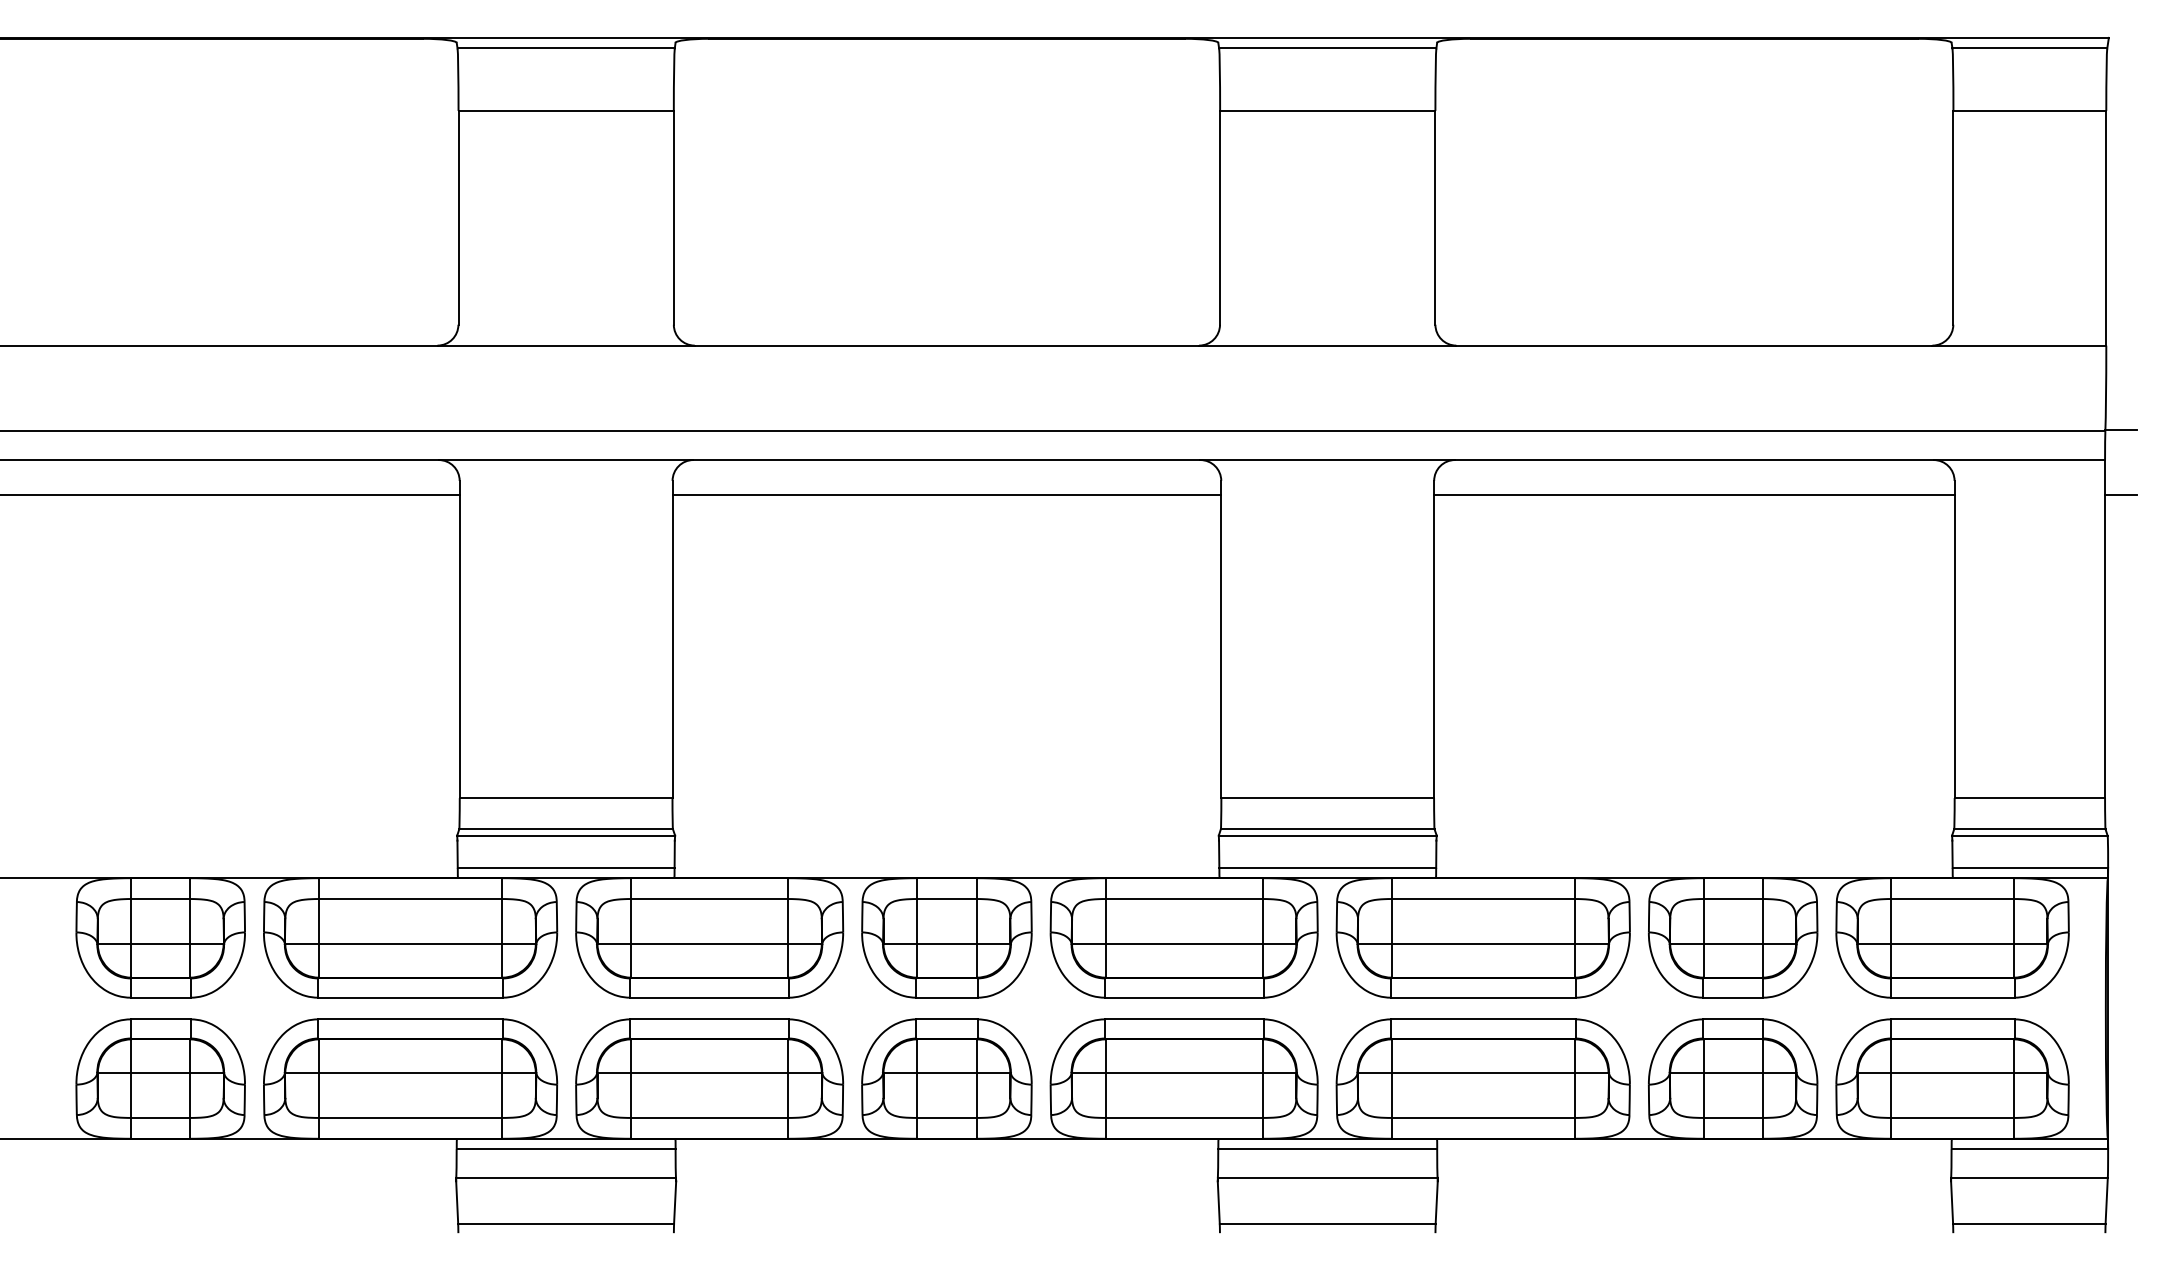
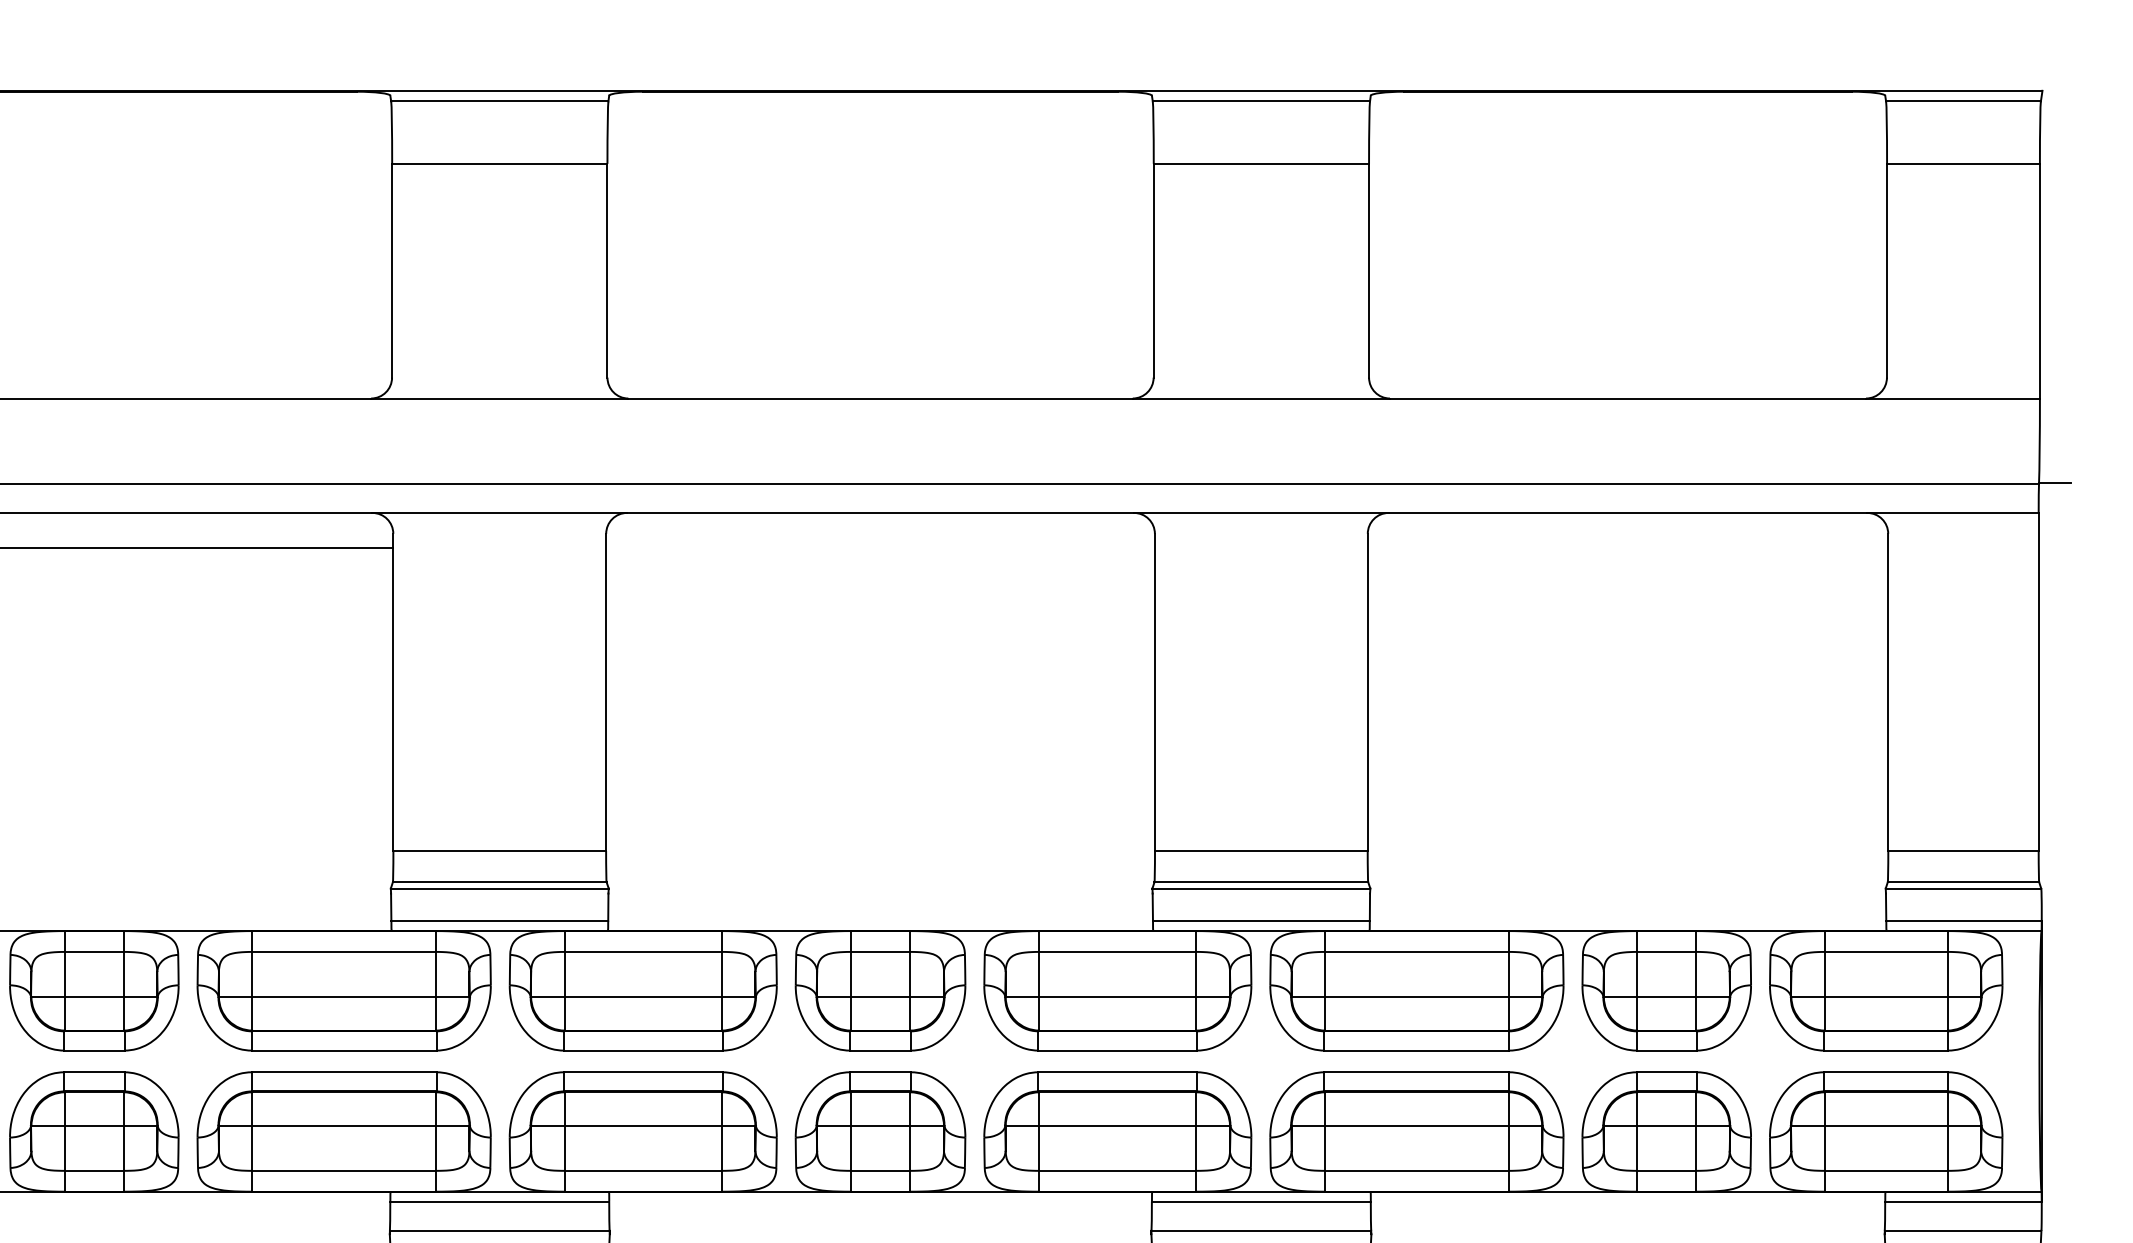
line: (946, 495) -> (880, 548), removed
line: (1694, 495) -> (1628, 548), removed
line: (2121, 495) -> (2055, 548), removed

